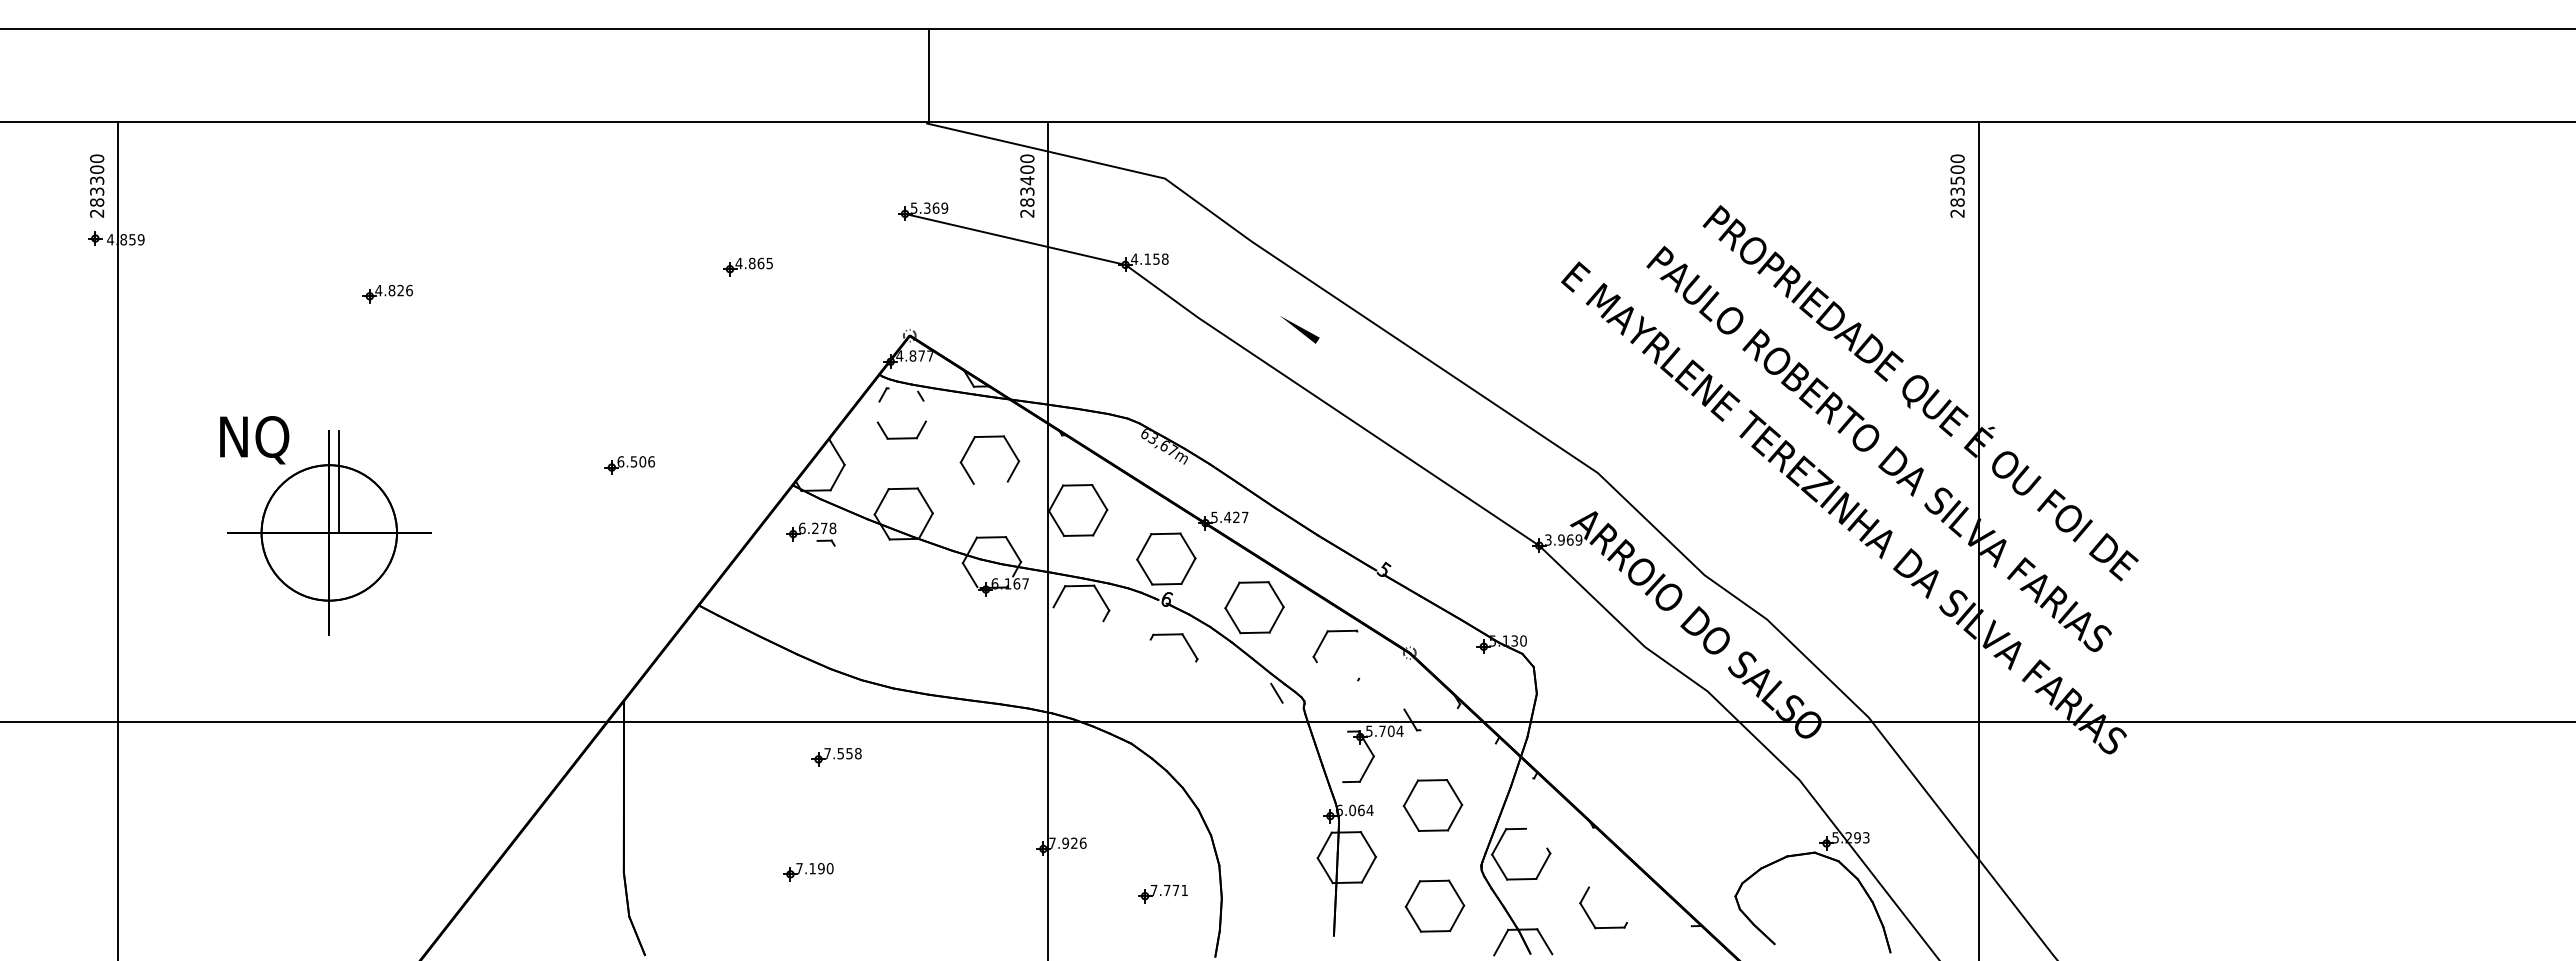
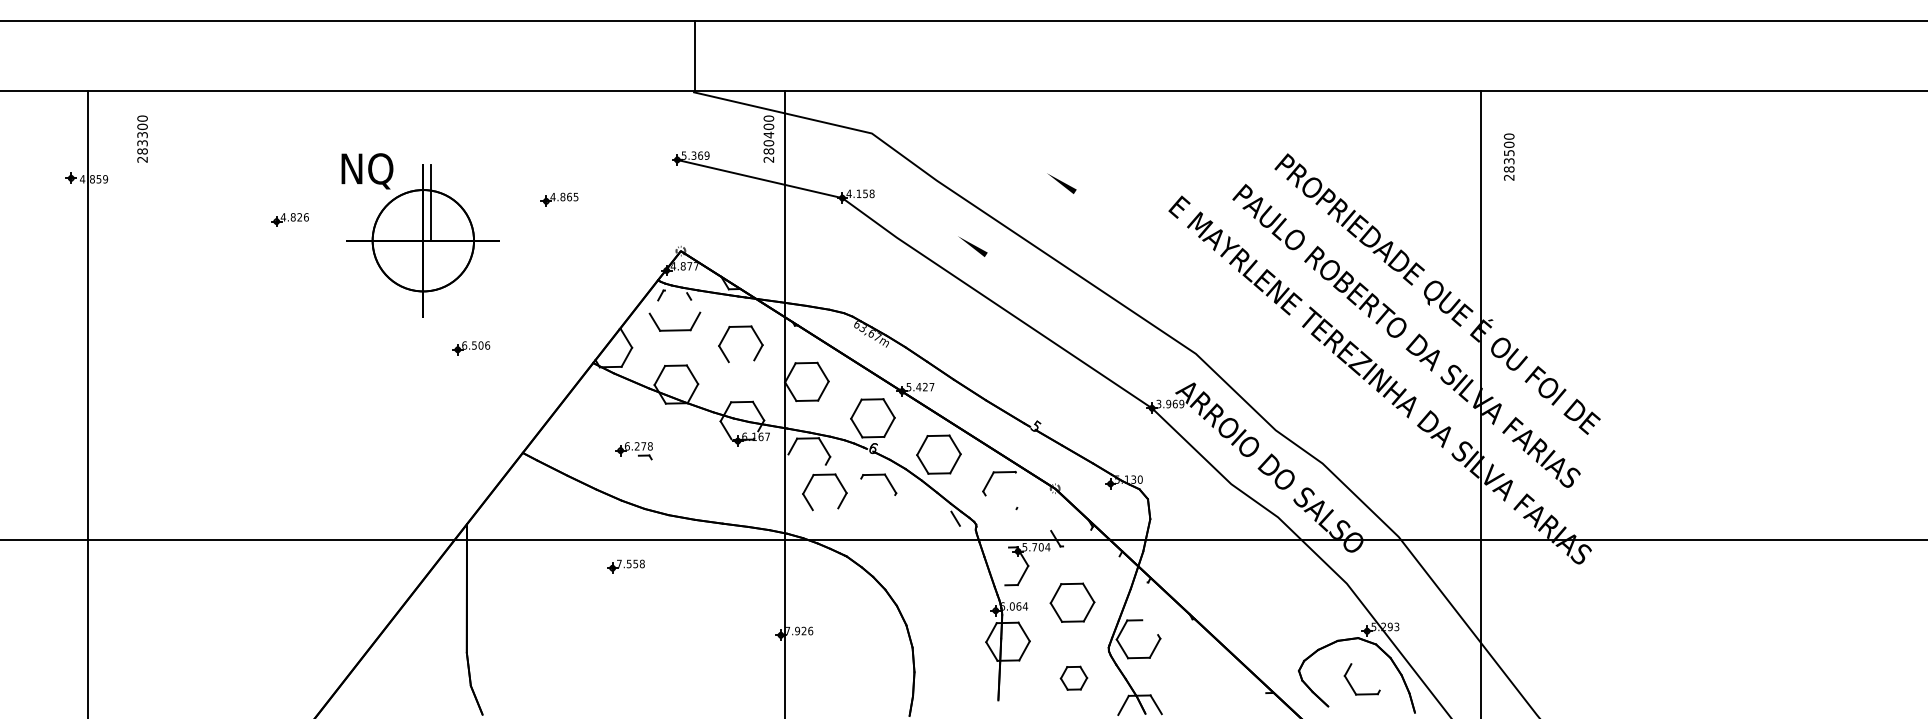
text: (97, 185) -> (142, 138), moved
text: (1956, 185) -> (1508, 156), moved
text: (1026, 191) -> (768, 143), 283400 -> 280400
line: (1418, 245) -> (1061, 183), added
part: (901, 429) -> (674, 321), size x1.4
part: (325, 525) -> (420, 235), moved
part: (810, 535) -> (633, 451), moved
part: (1101, 635) -> (824, 475), added
part: (807, 871) -> (604, 652), removed
part: (1161, 894) -> (869, 669), removed
part: (1434, 906) -> (1073, 678), size x0.6
part: (1589, 914) -> (1351, 684), moved

